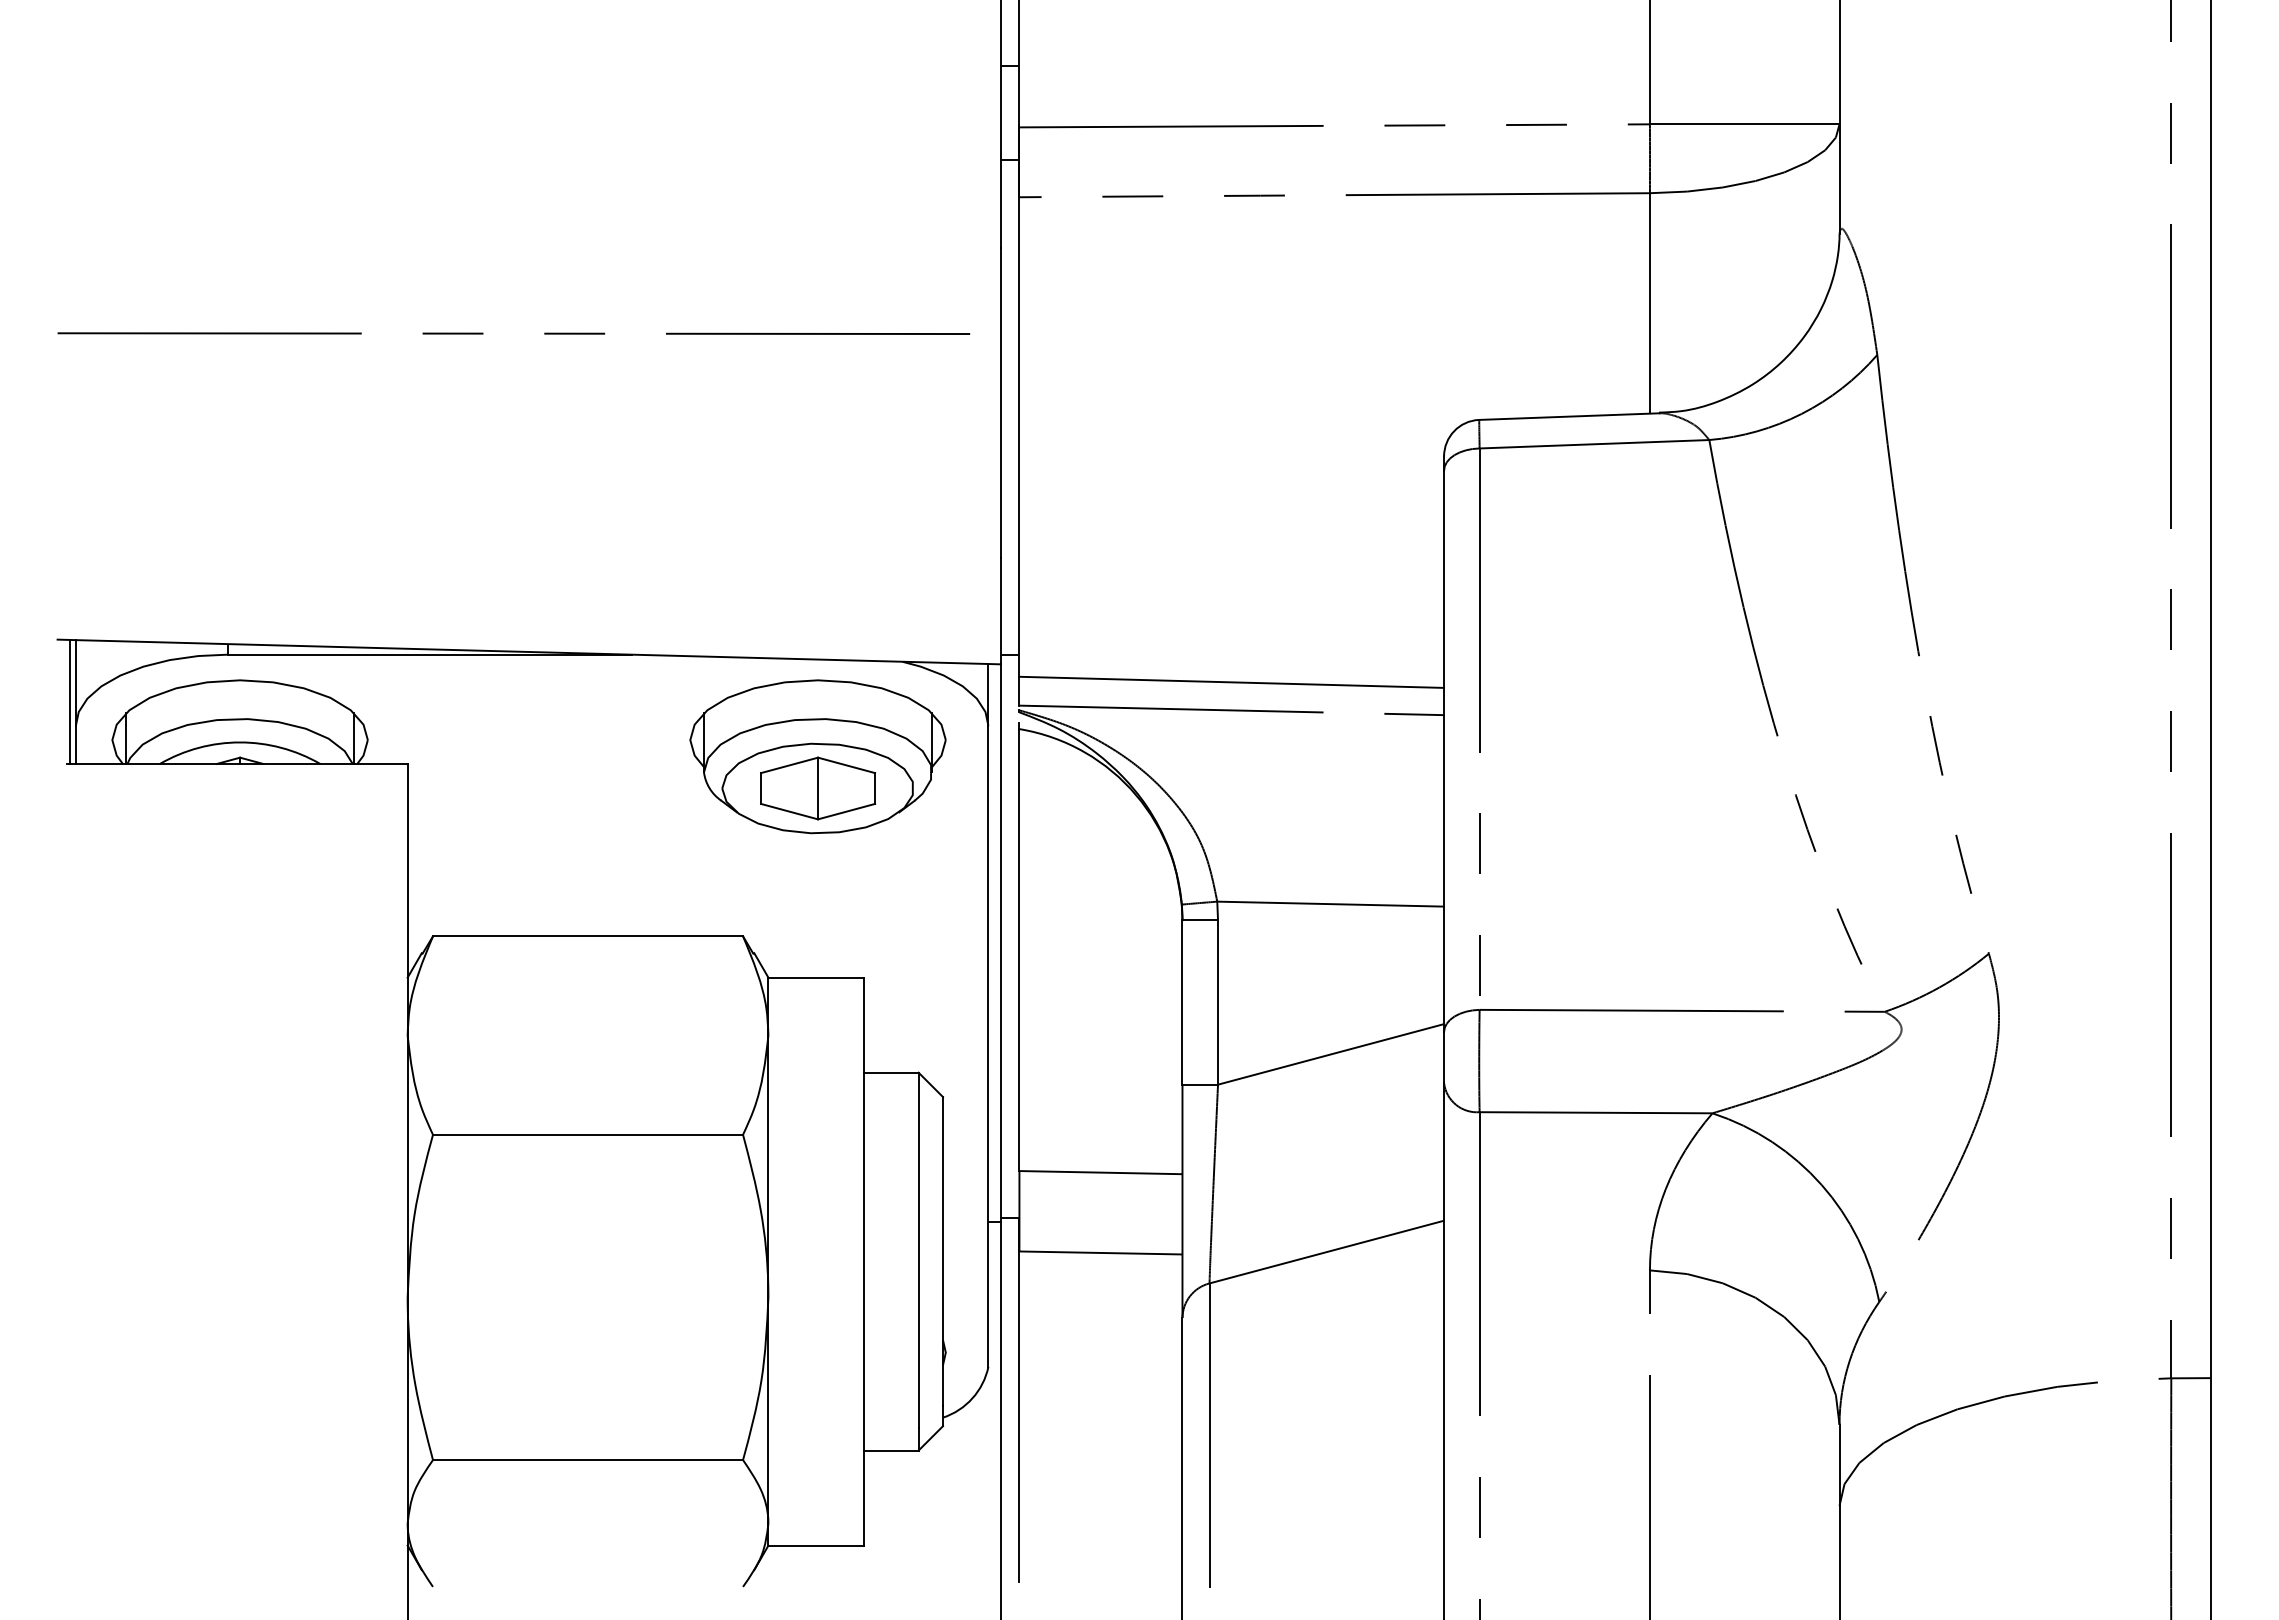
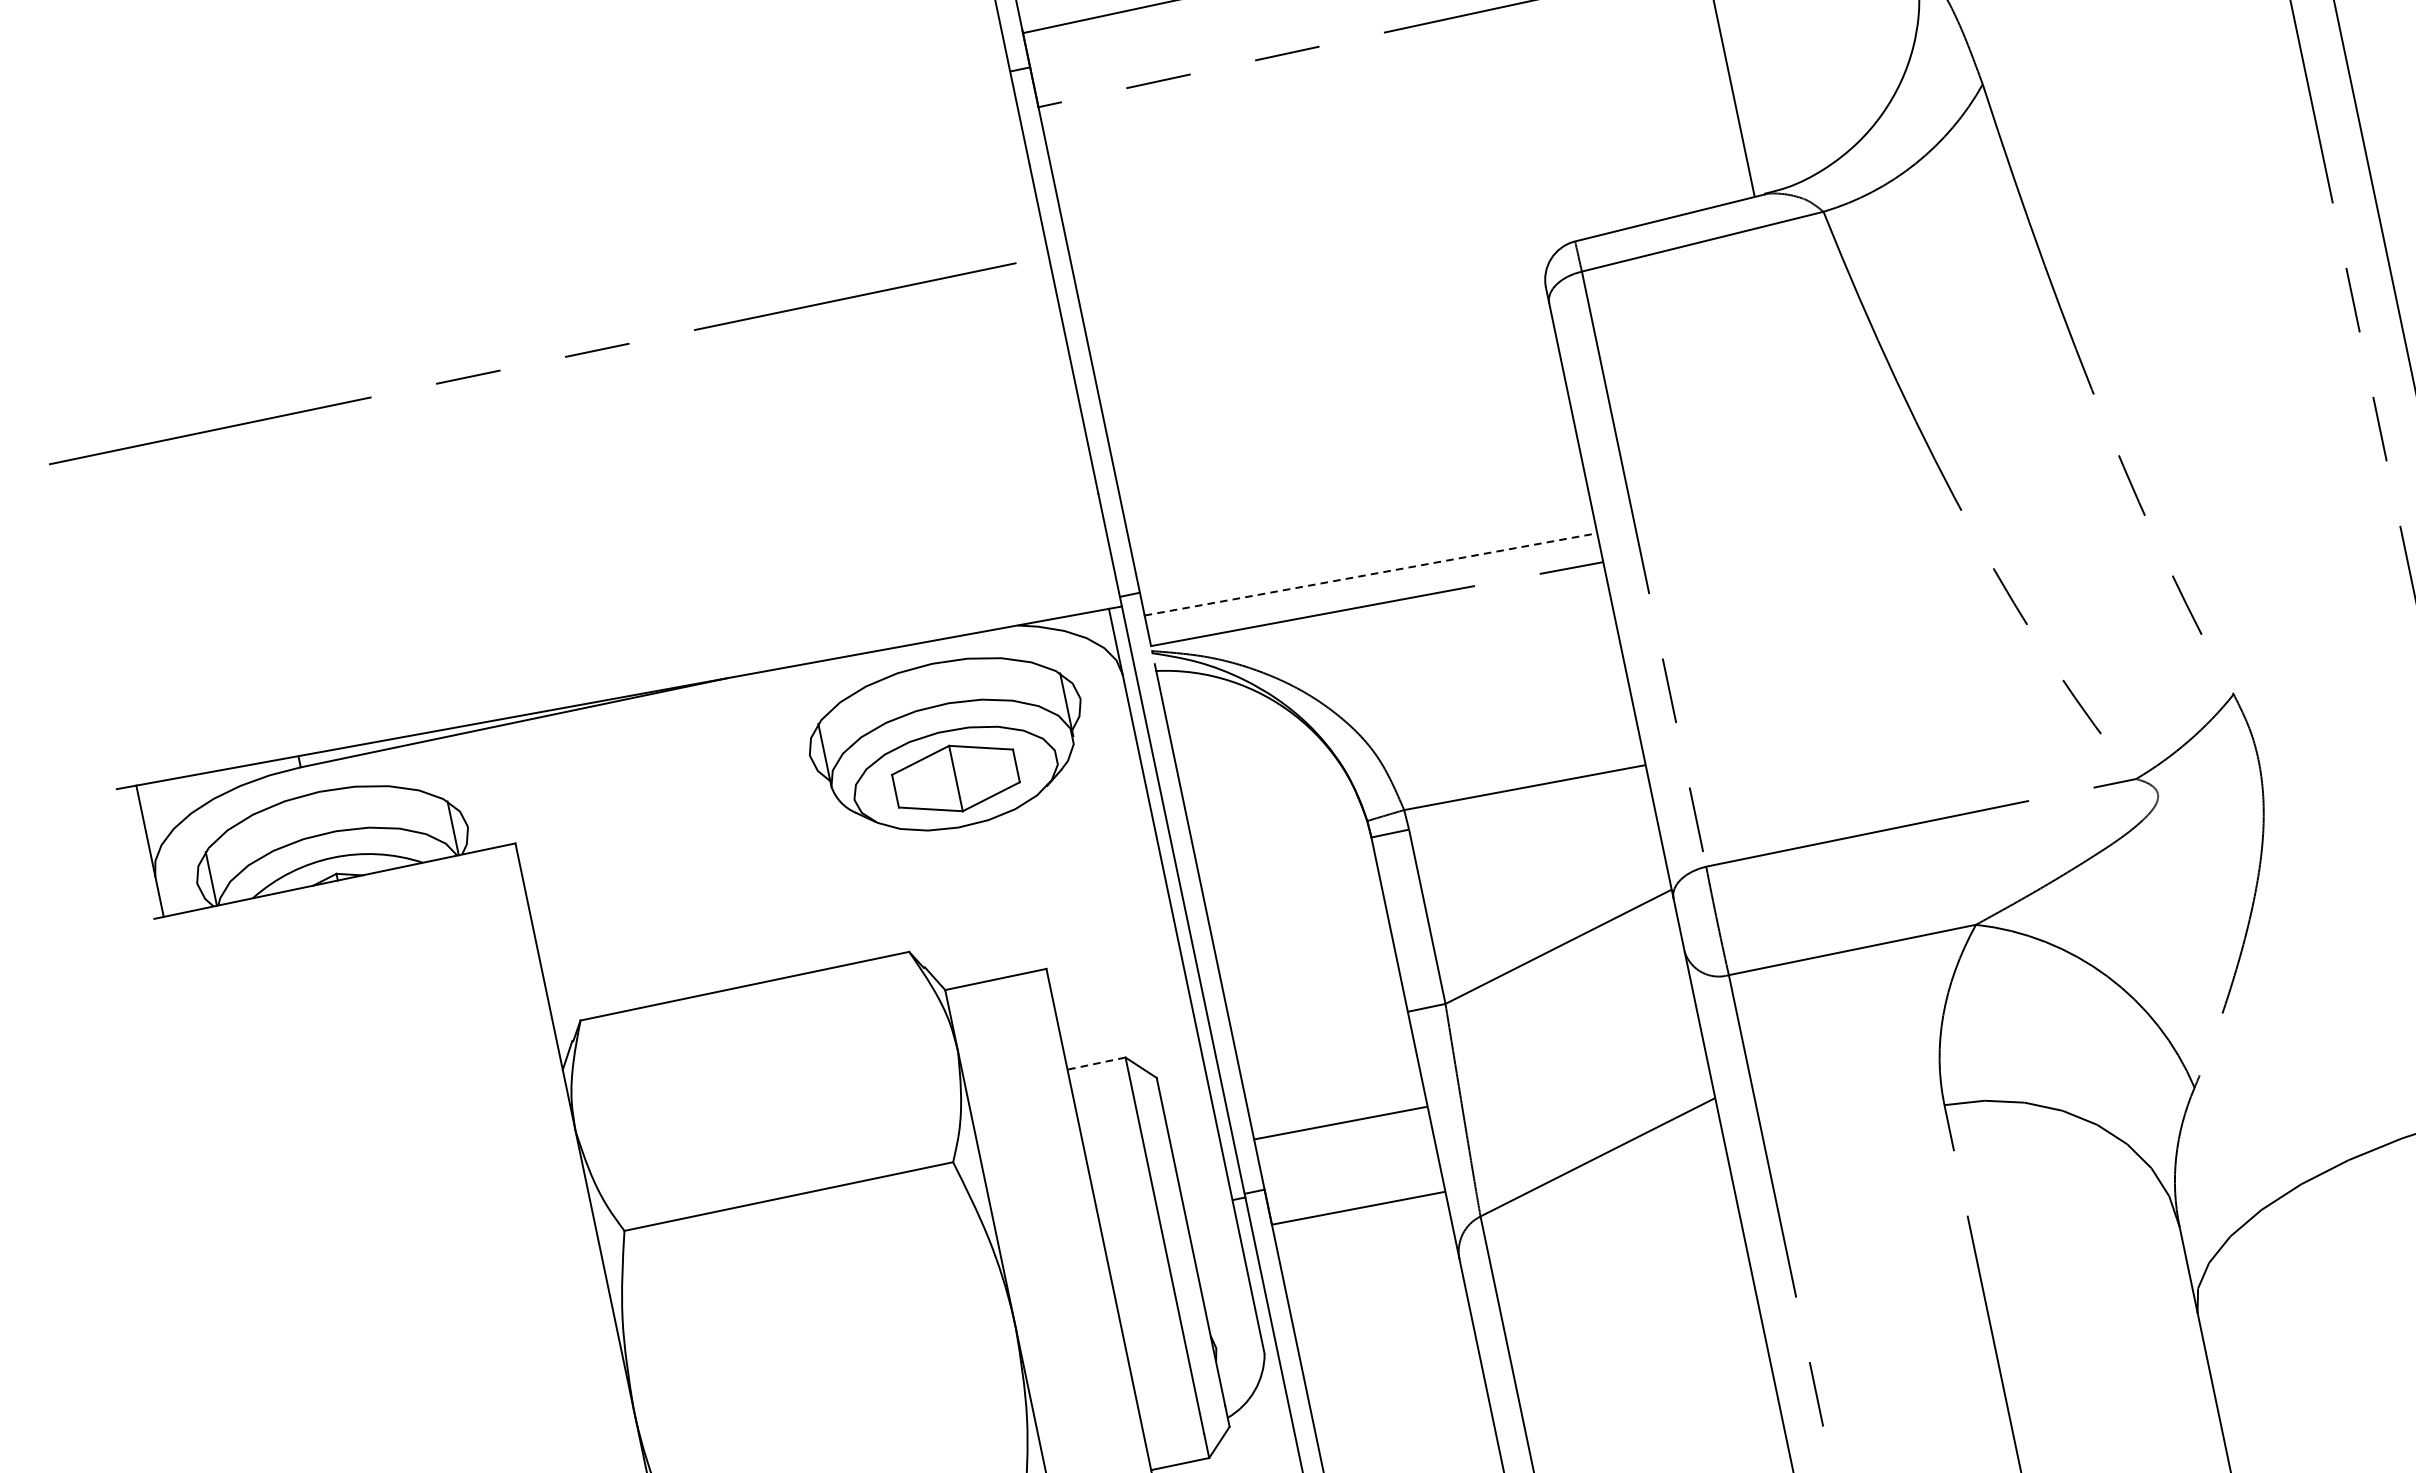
line: (1232, 682) -> (1371, 574), solid -> dashed
line: (69, 701) -> (143, 852), removed
line: (890, 1072) -> (1095, 1063), solid -> dashed

